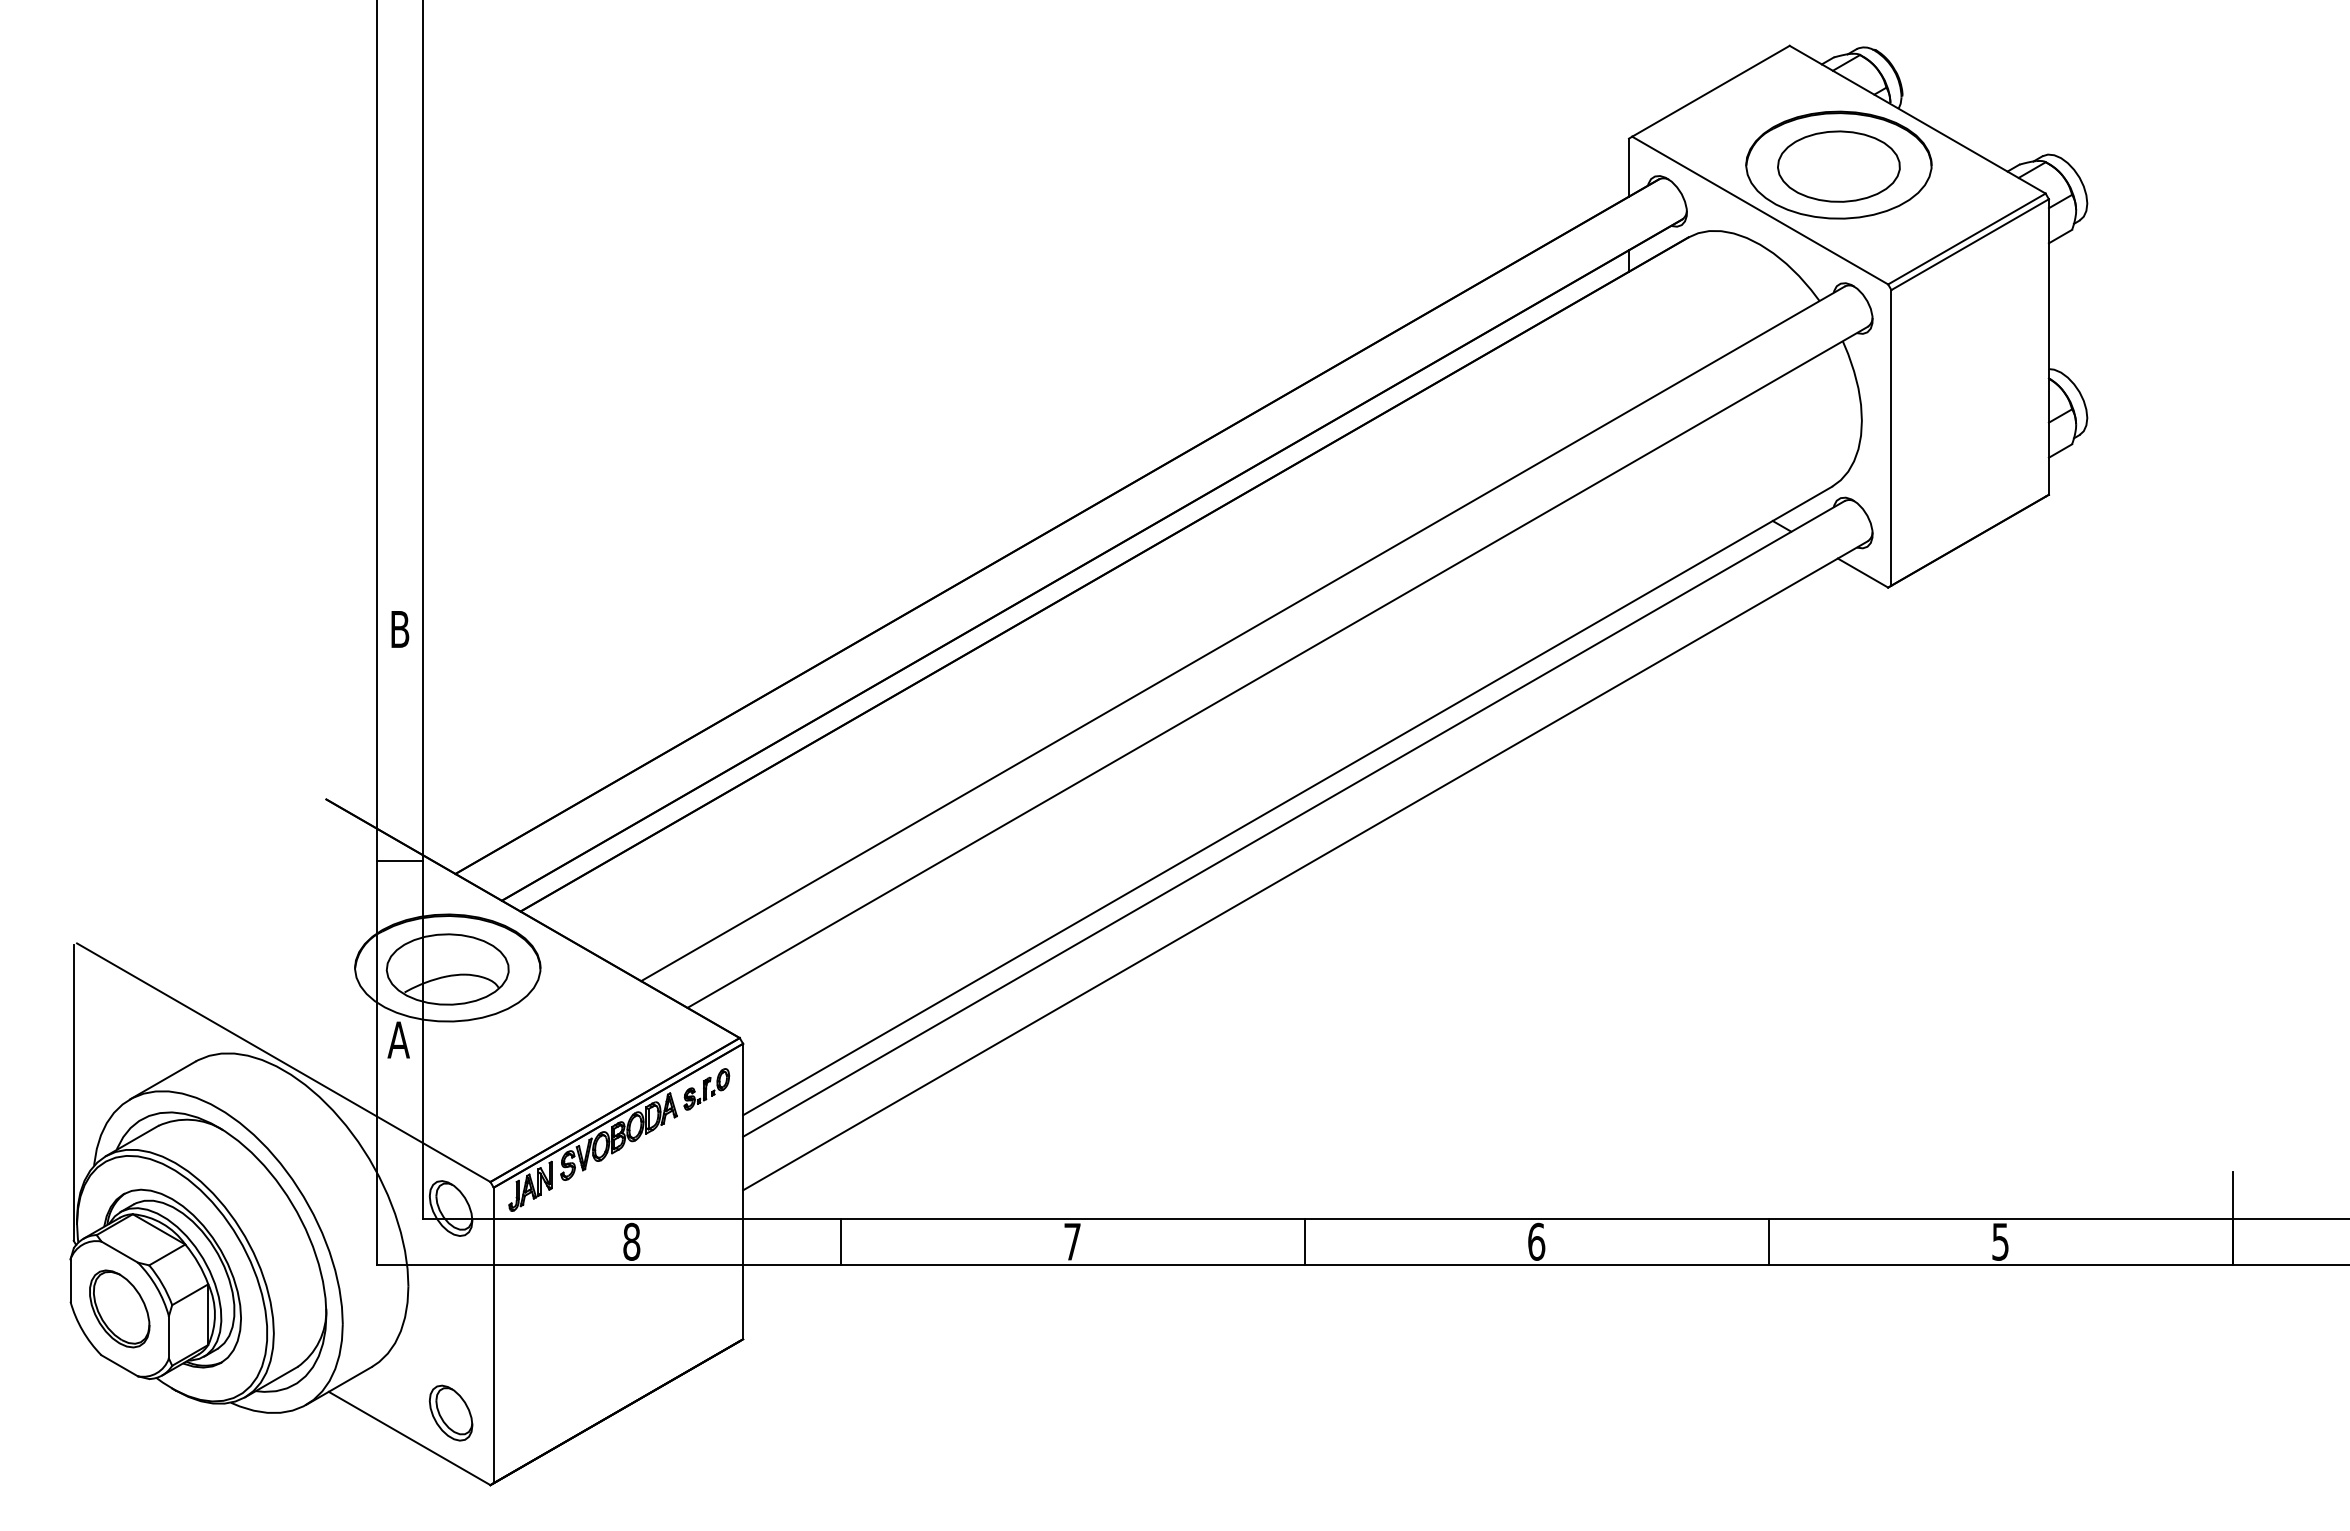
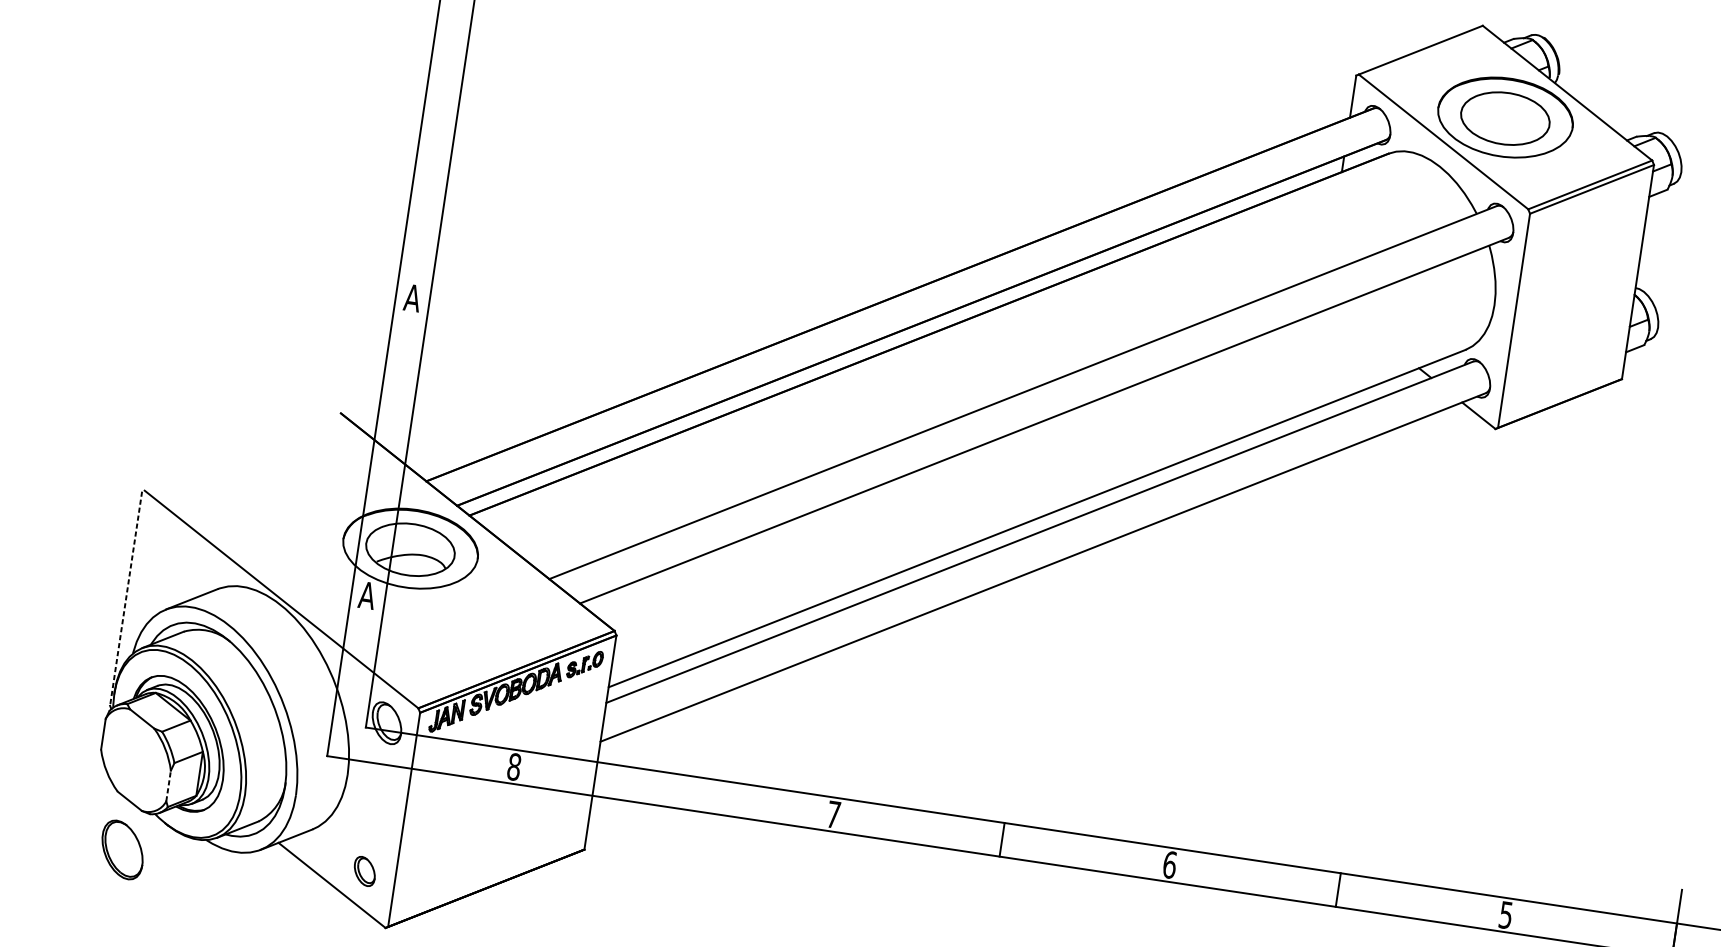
text: (399, 629) -> (412, 298), B -> A
line: (400, 861) -> (387, 466), removed
line: (73, 1093) -> (125, 599), solid -> dashed
line: (841, 1241) -> (666, 789), removed
part: (119, 1308) -> (122, 849), moved
line: (168, 1336) -> (168, 785), solid -> dashed
part: (450, 1412) -> (364, 870), size x0.7

